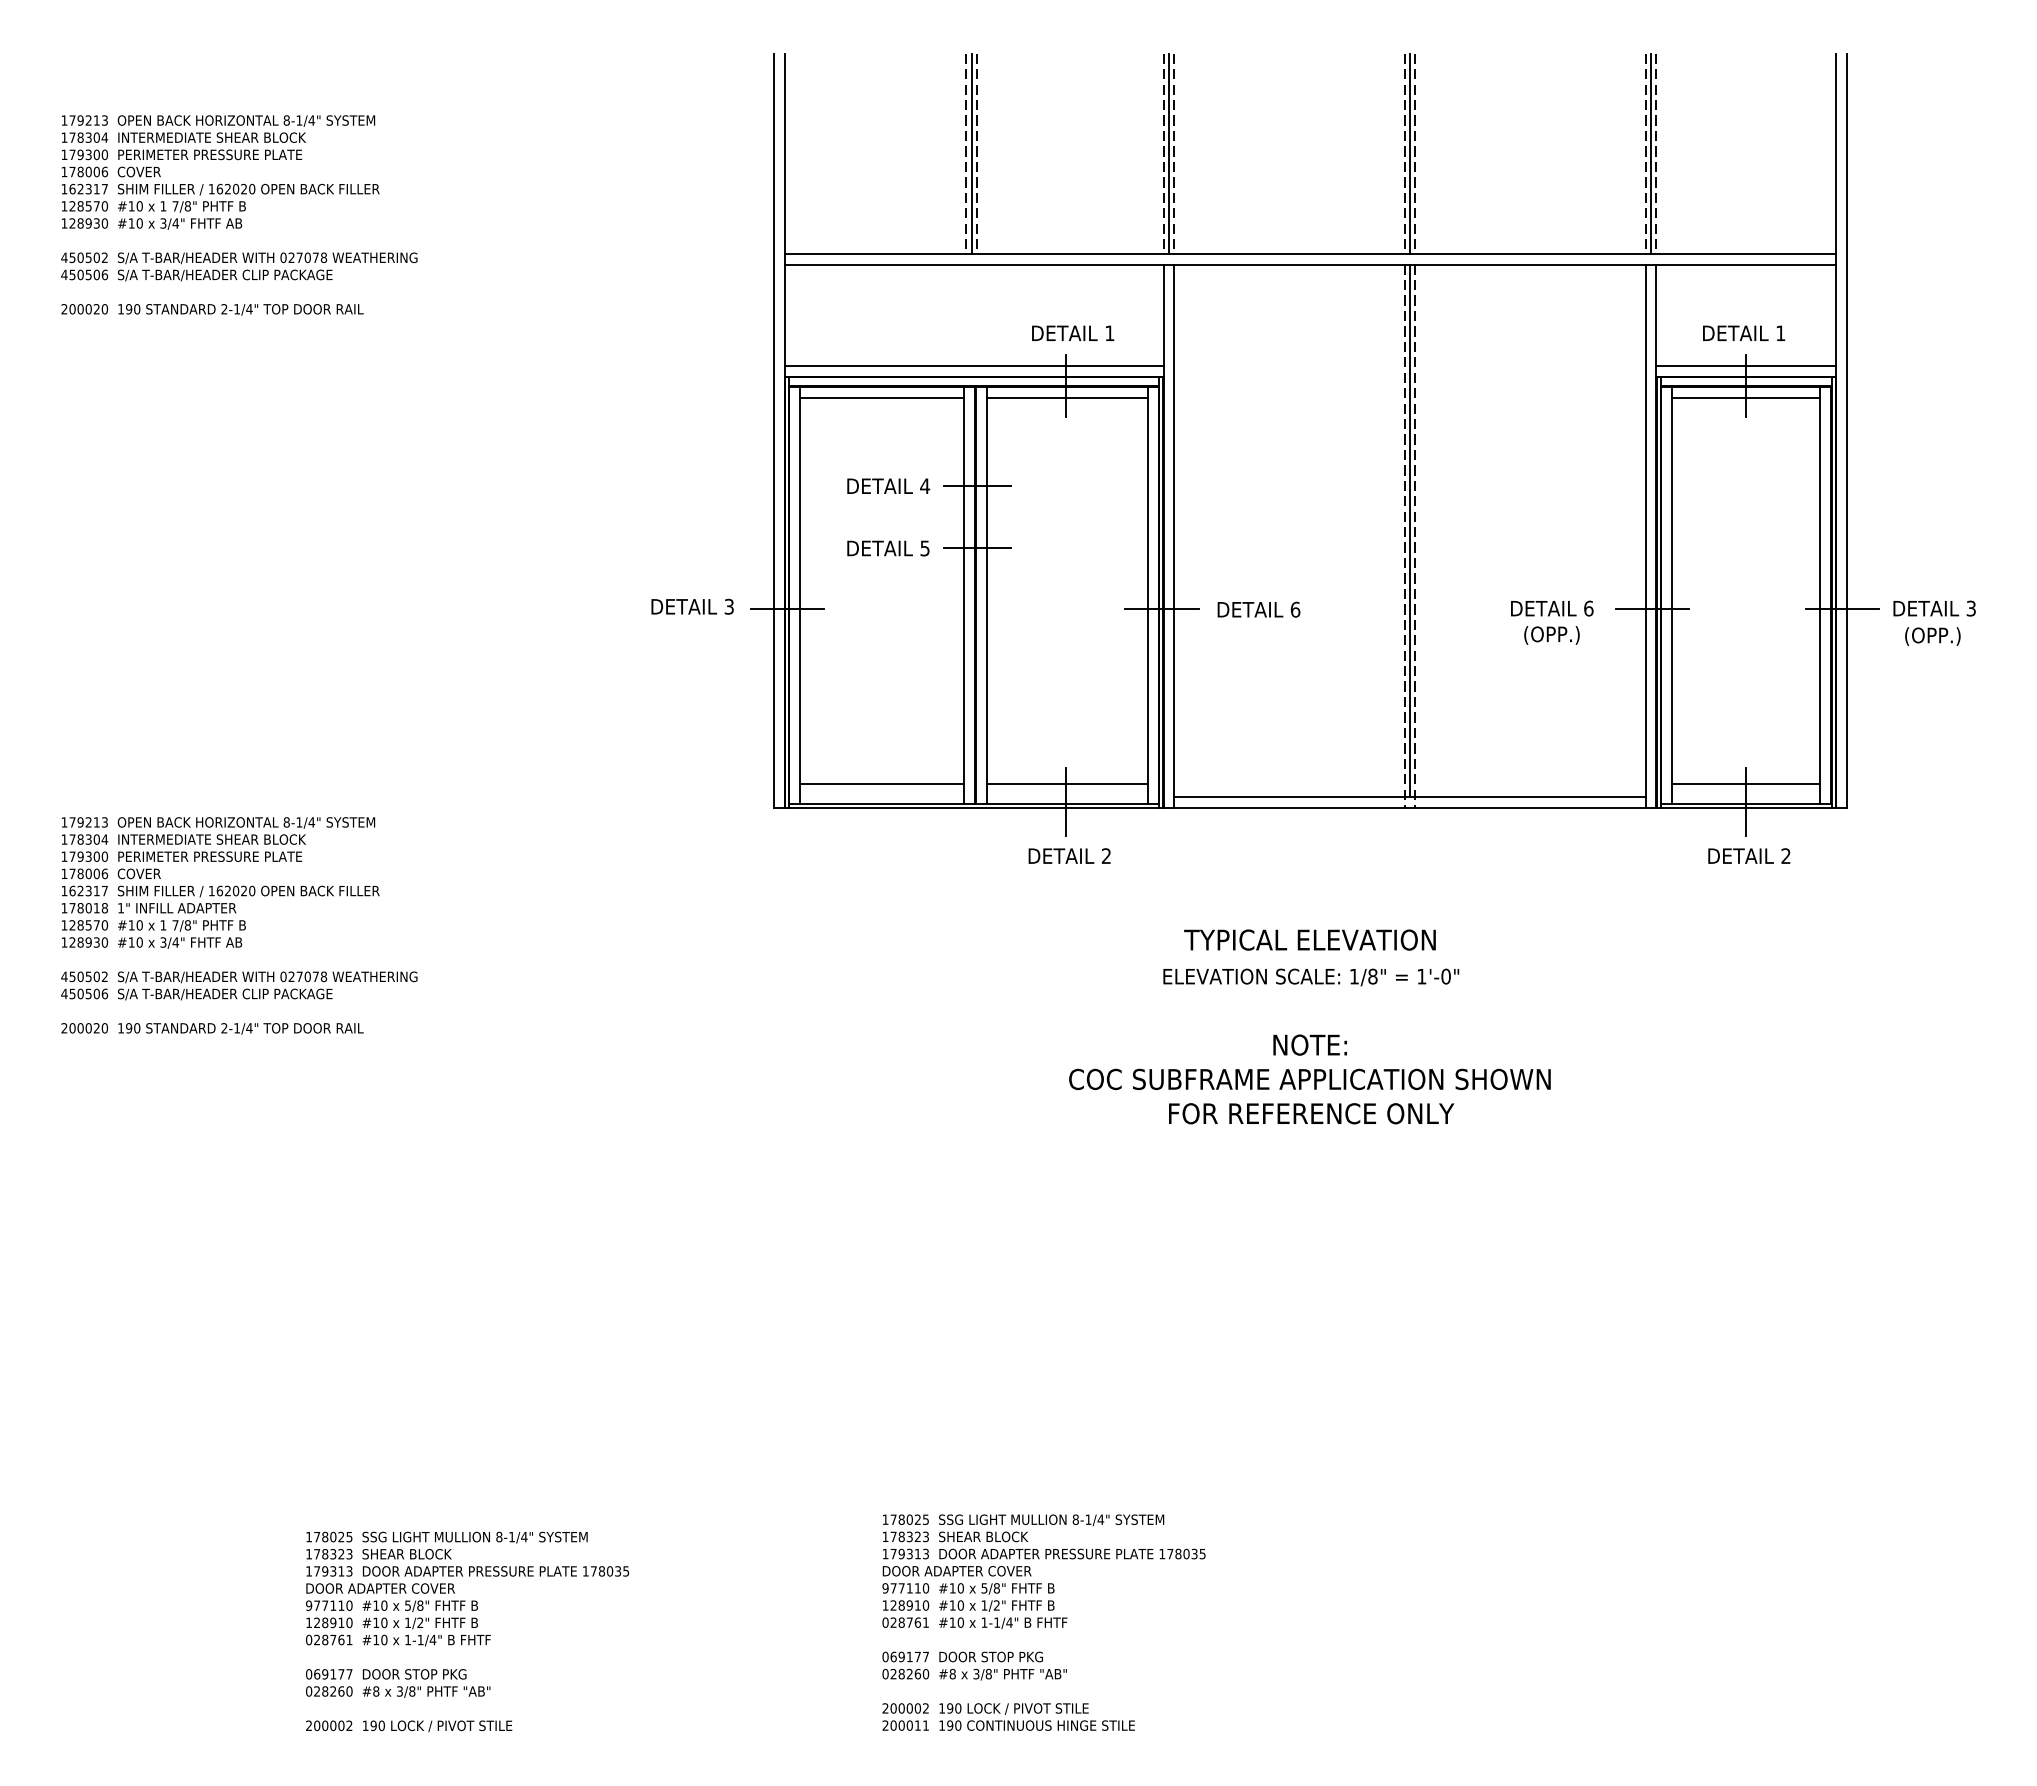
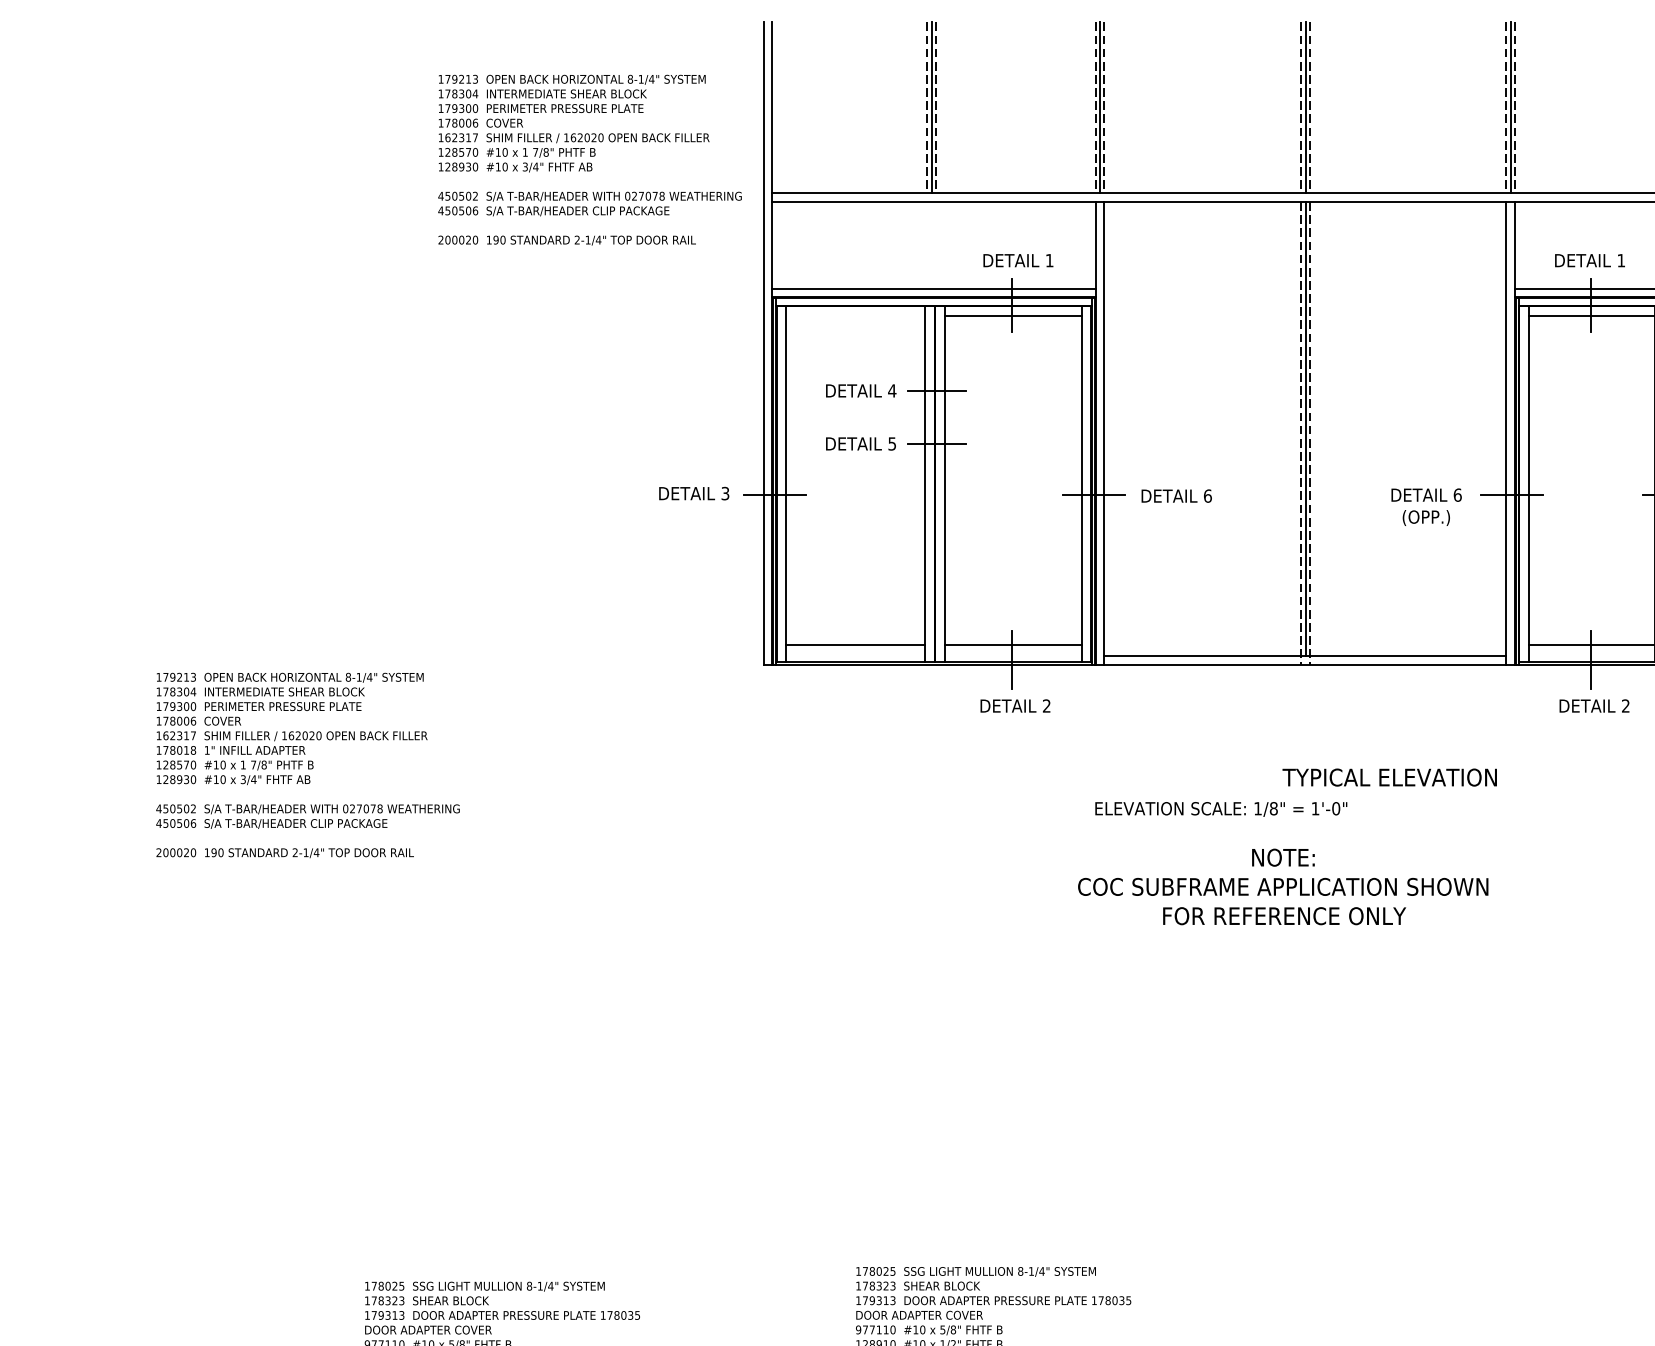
text: (239, 215) -> (590, 160), moved
line: (881, 398) -> (855, 316), removed
text: (1309, 939) -> (1389, 777), moved
text: (1309, 1079) -> (1282, 886), moved

